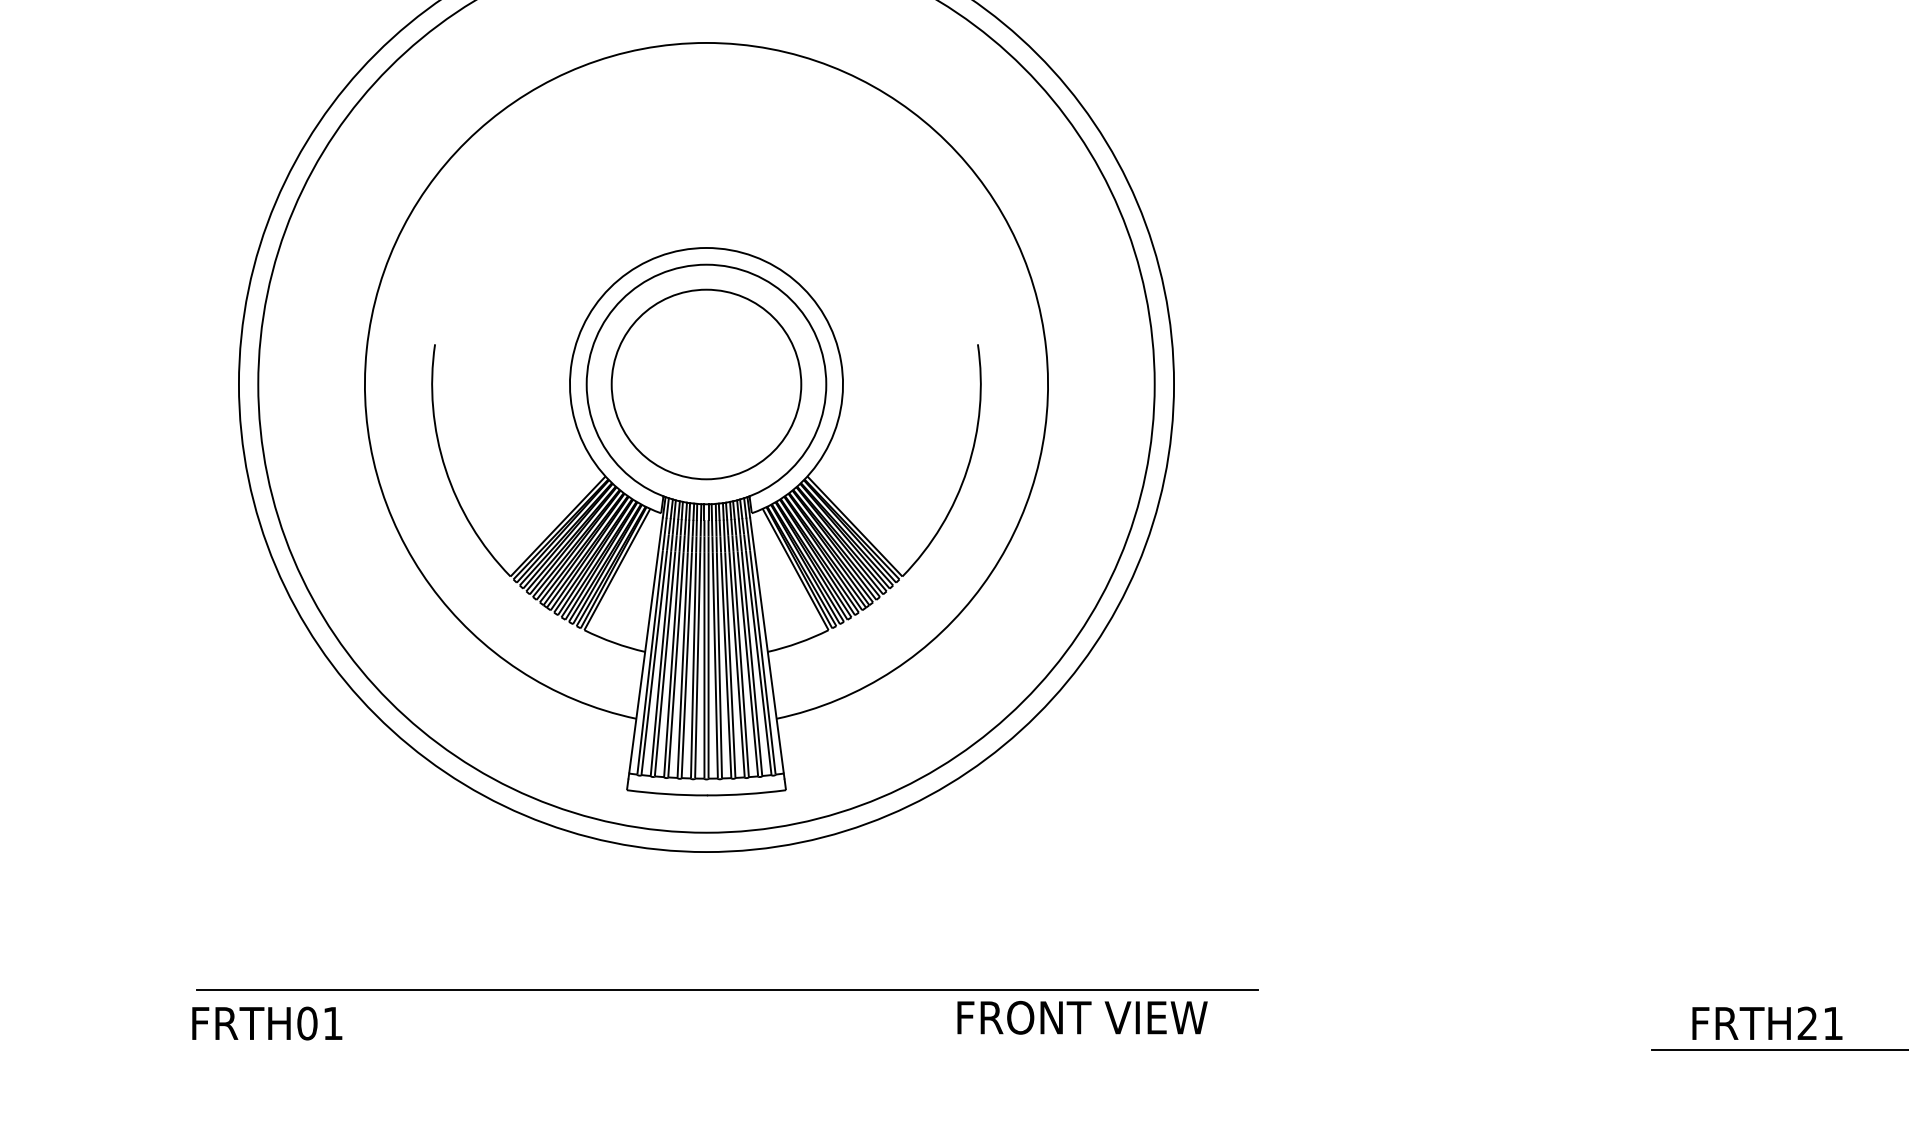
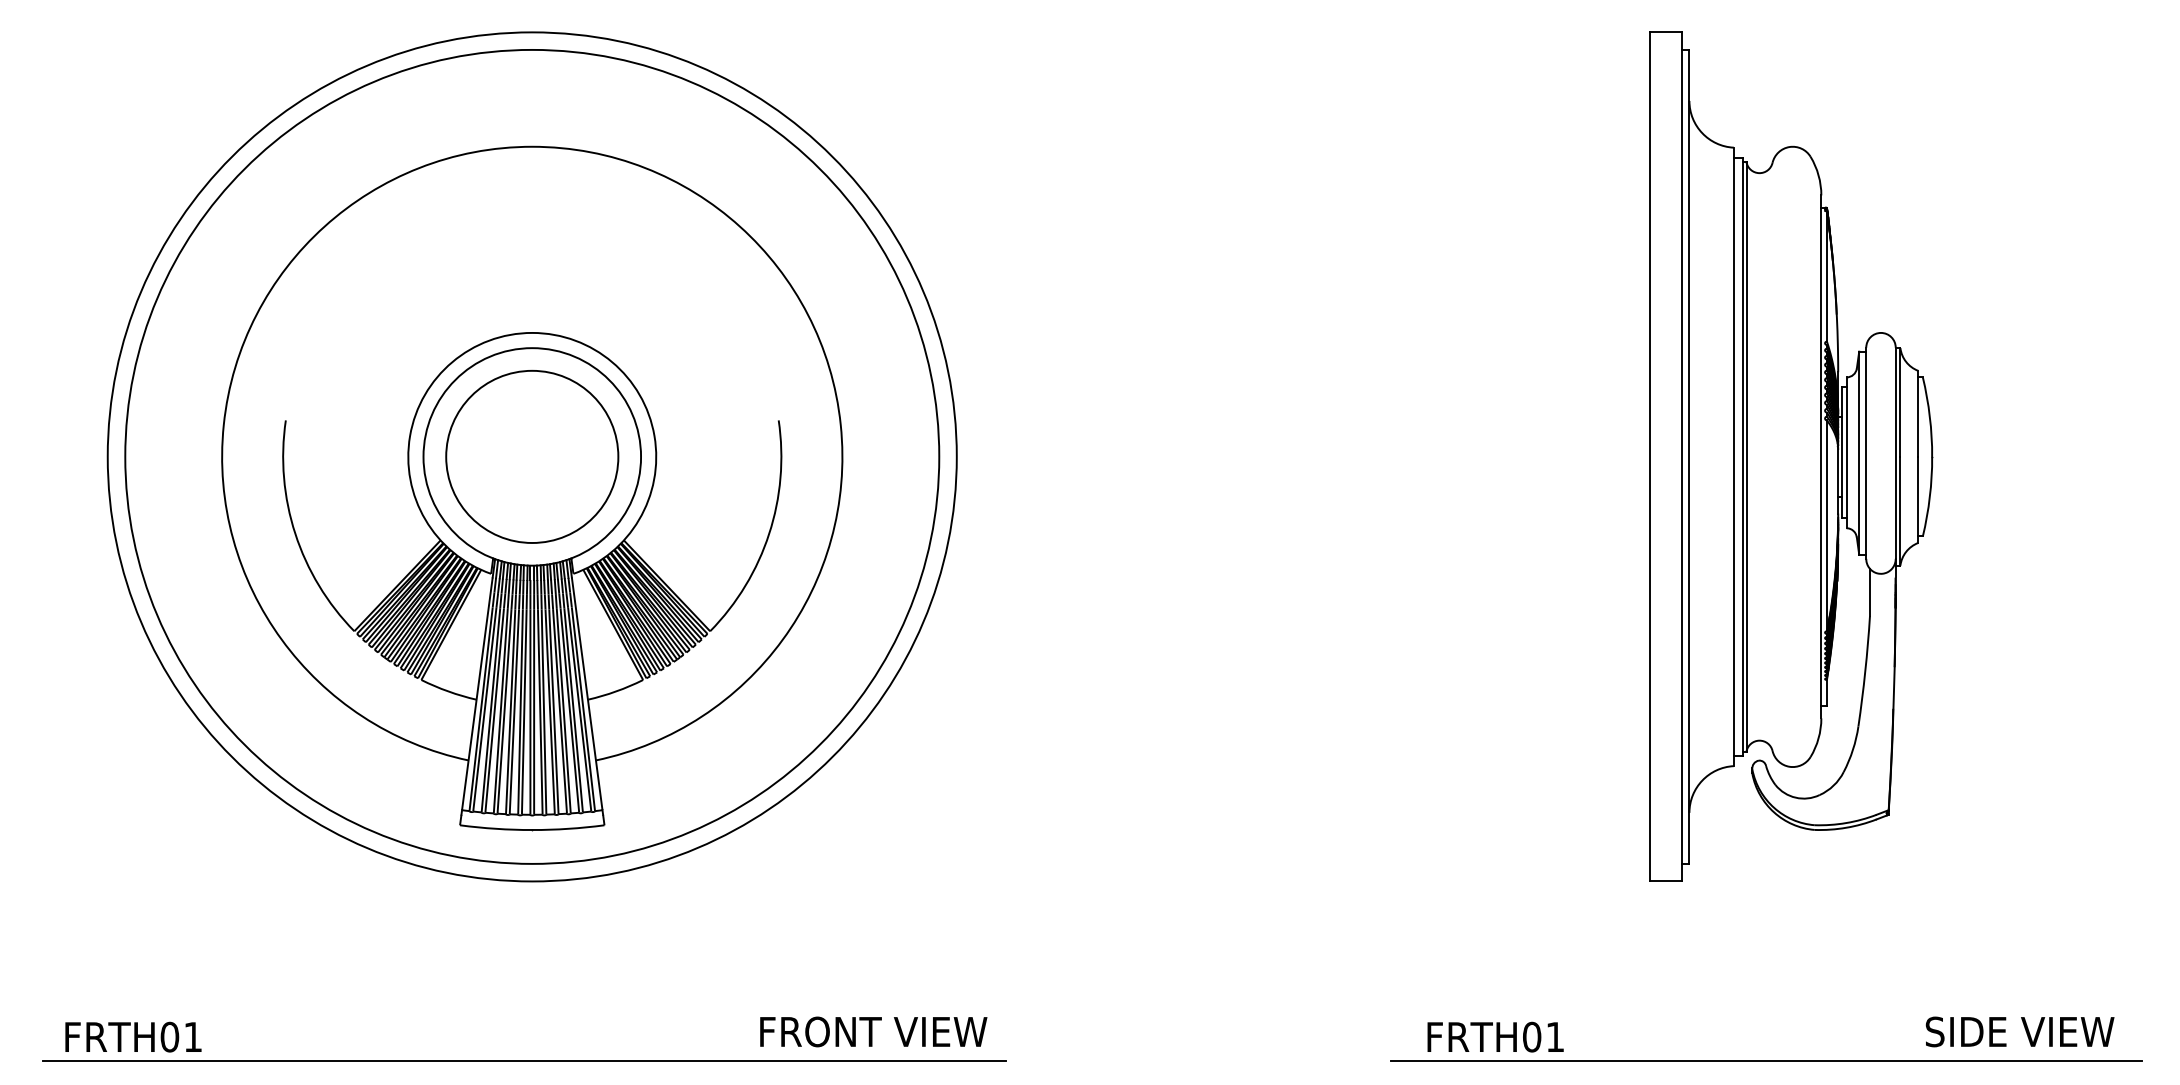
line: (727, 989) -> (524, 1060), moved
text: (1808, 1022) -> (1532, 1036), FRTH21 -> FRTH01

